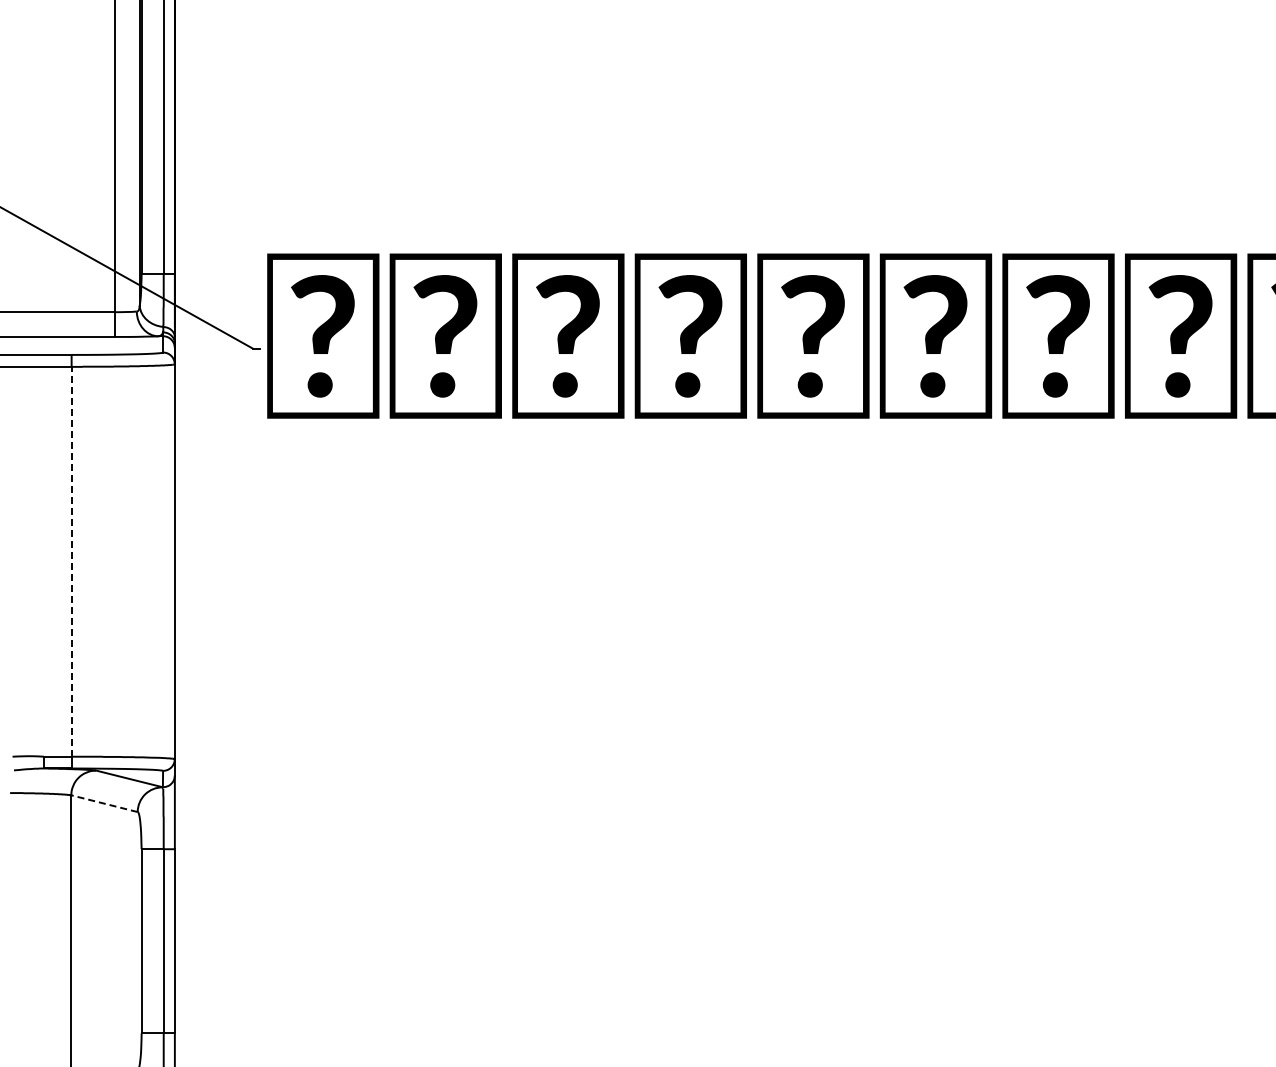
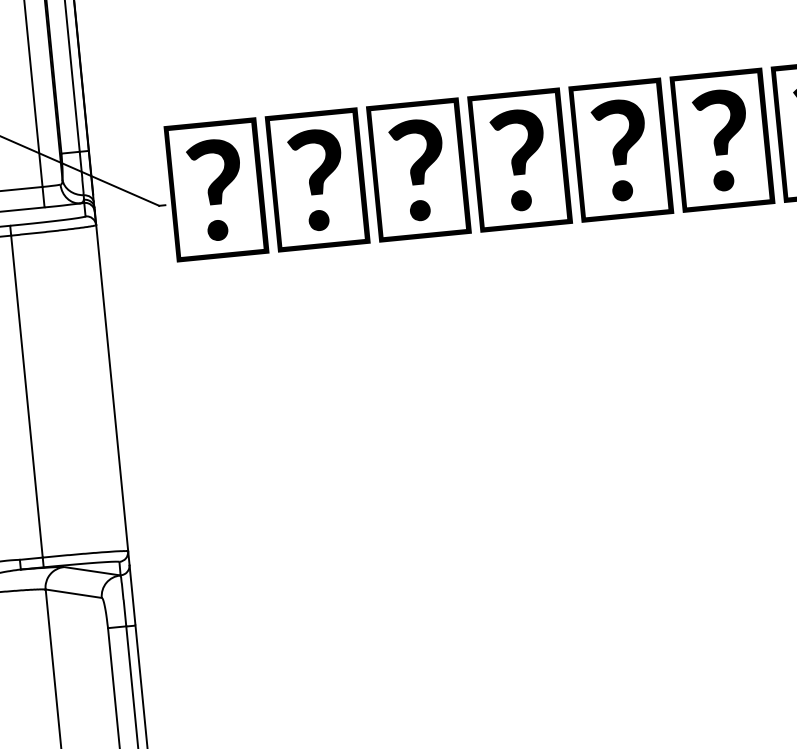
line: (71, 561) -> (26, 396), dashed -> solid
line: (104, 803) -> (73, 593), dashed -> solid

